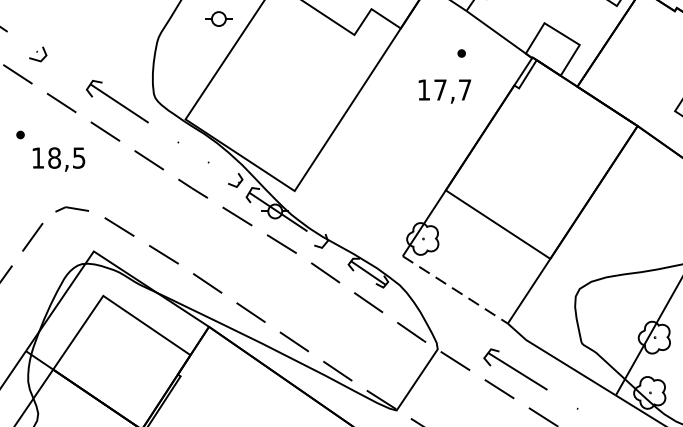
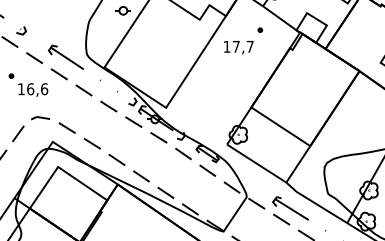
text: (444, 91) -> (238, 47), moved
text: (66, 158) -> (37, 89), 18,5 -> 16,6
line: (456, 289) -> (257, 163), dashed -> solid

